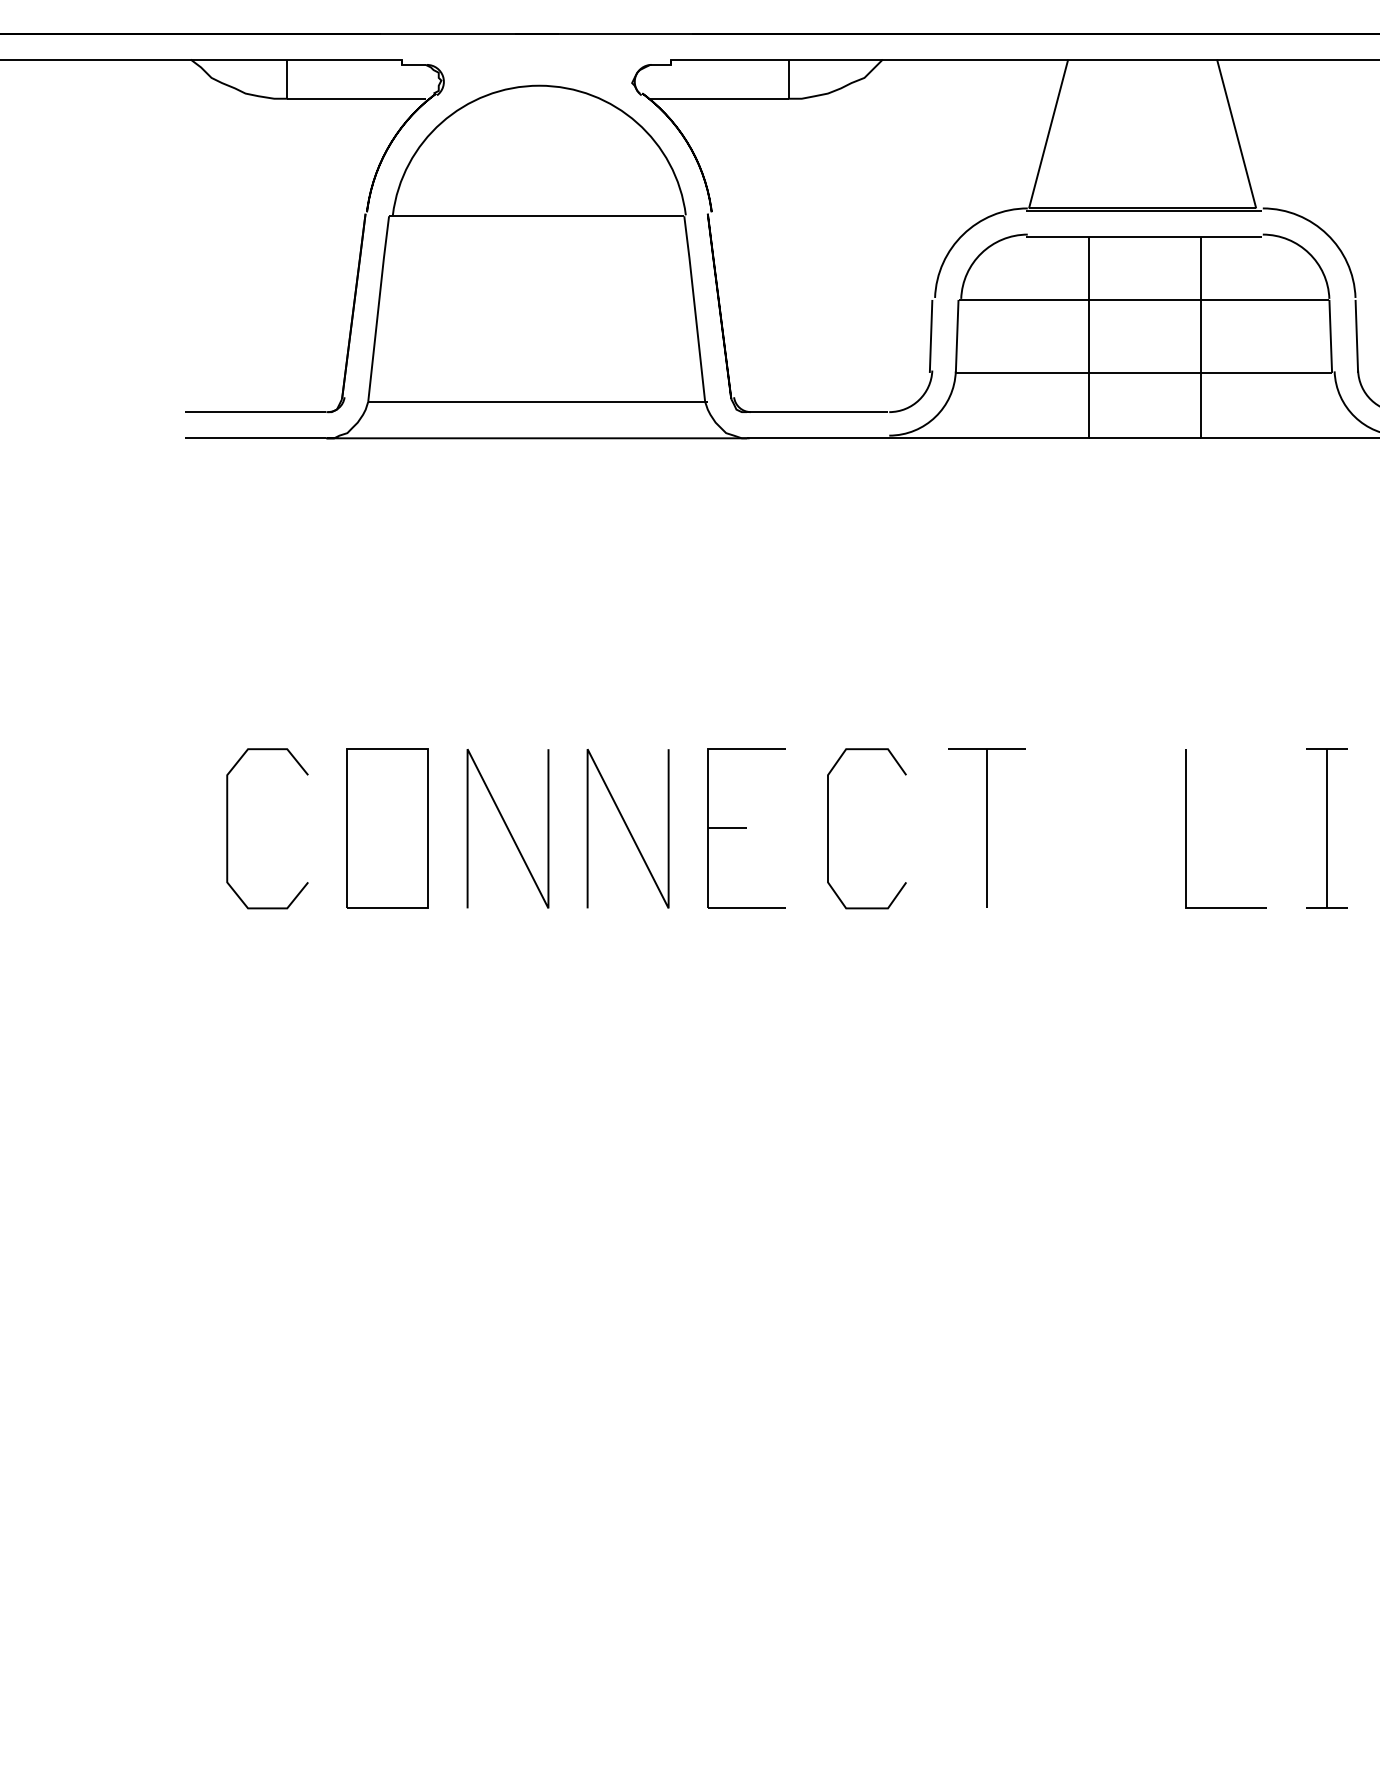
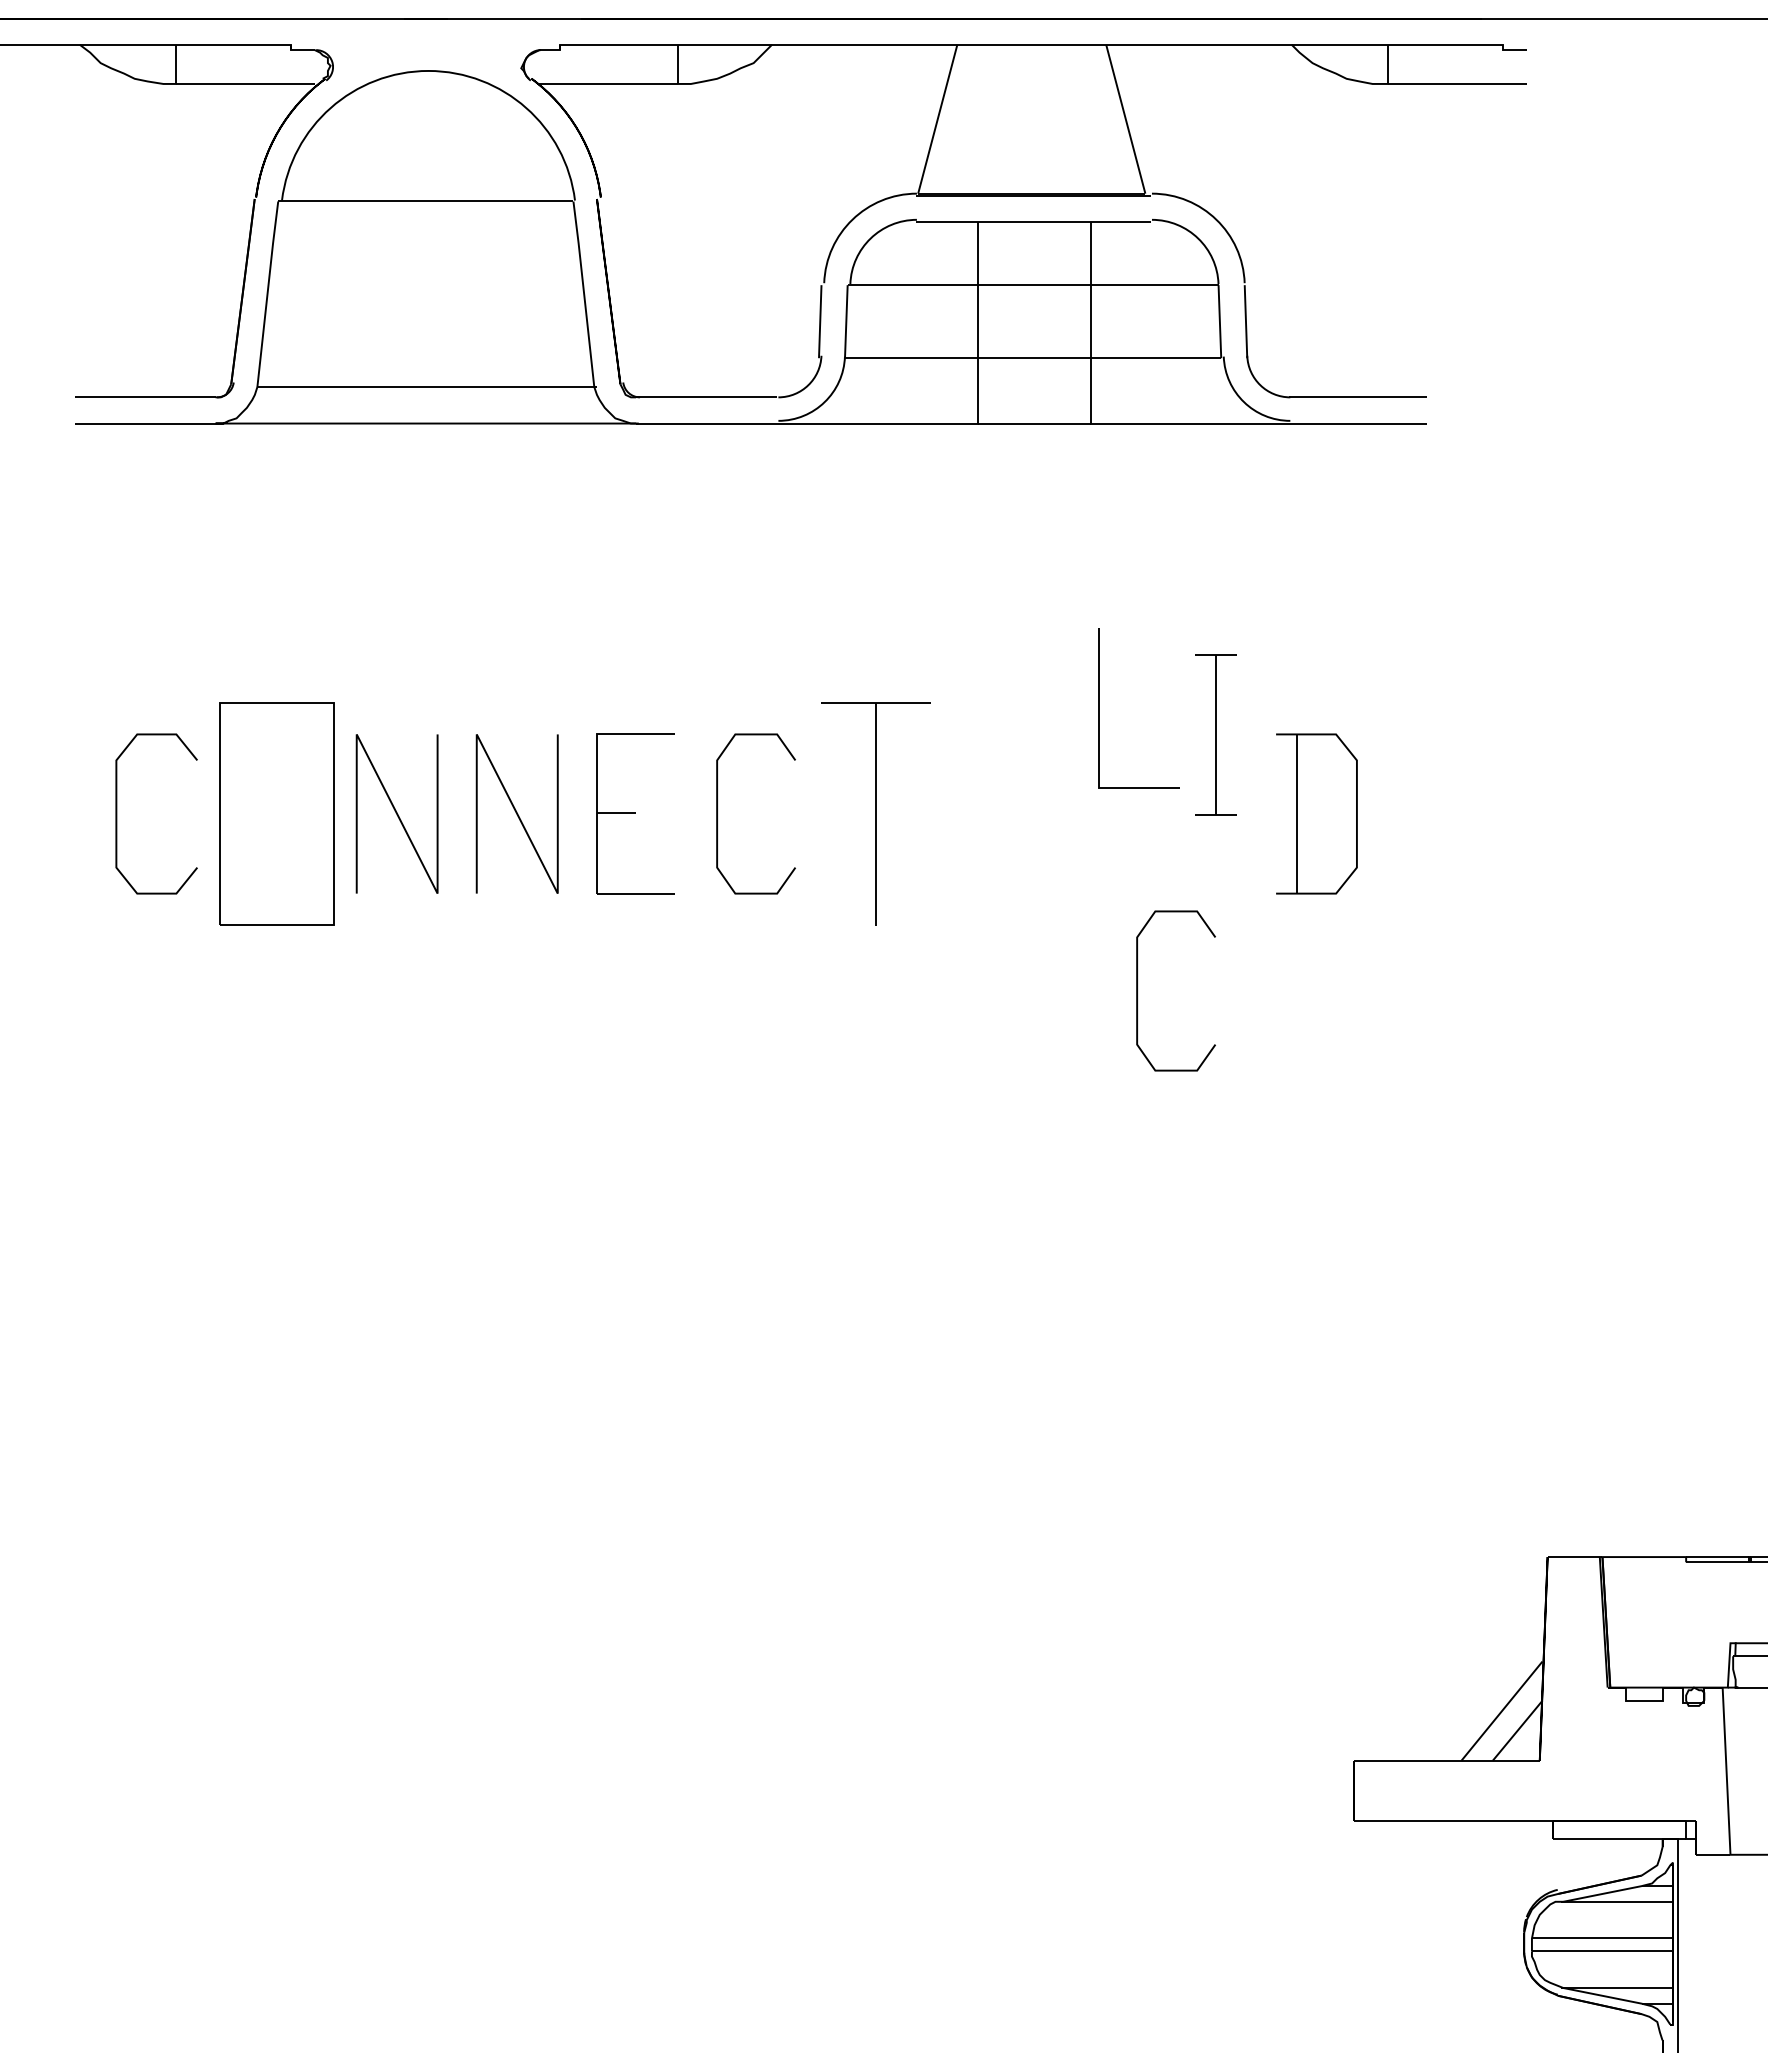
part: (387, 828) -> (276, 813), size x1.4
part: (987, 828) -> (876, 813), size x1.4
part: (1326, 828) -> (1215, 734), moved
line: (1186, 829) -> (1099, 708), moved
curve: (1248, 1005) -> (1137, 990), added

